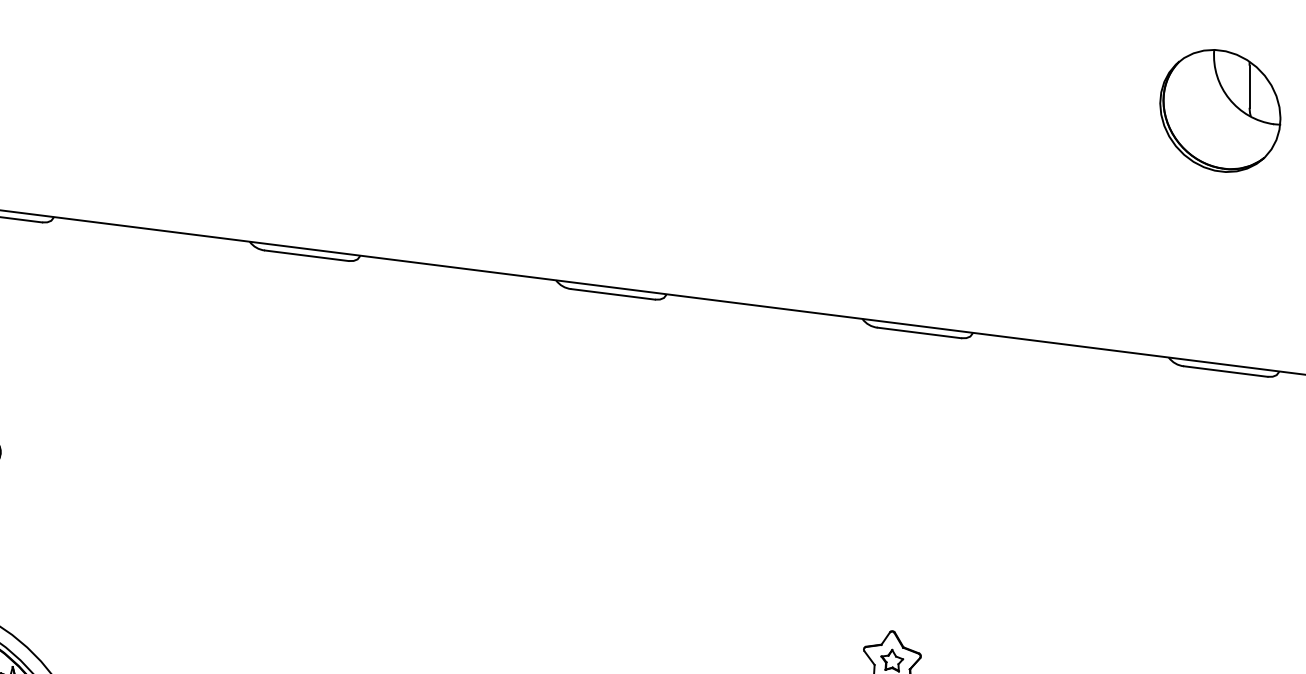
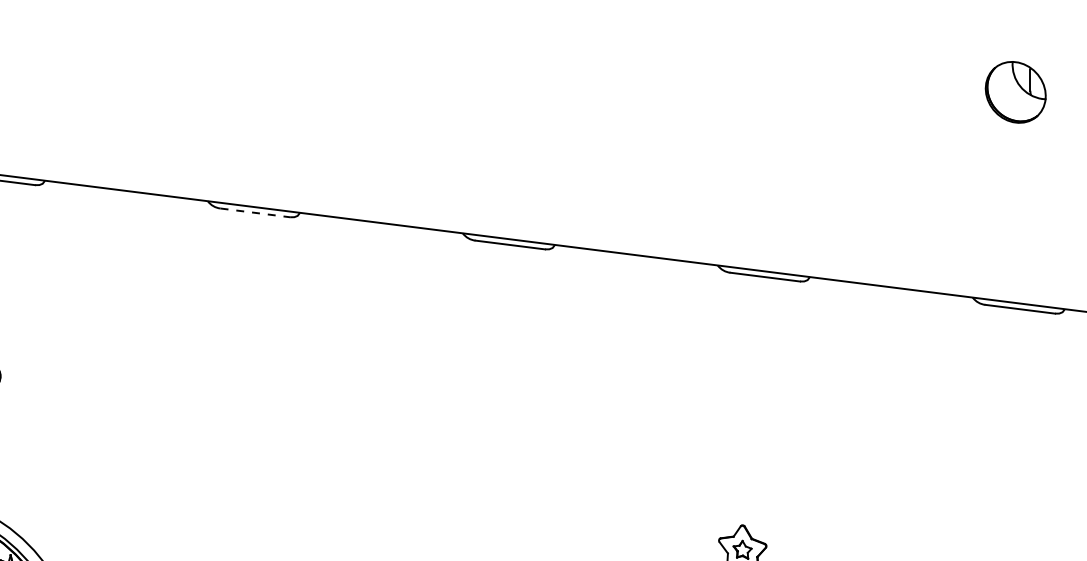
part: (1220, 110) -> (1015, 91), size x0.6
line: (307, 255) -> (255, 212), solid -> dashed

